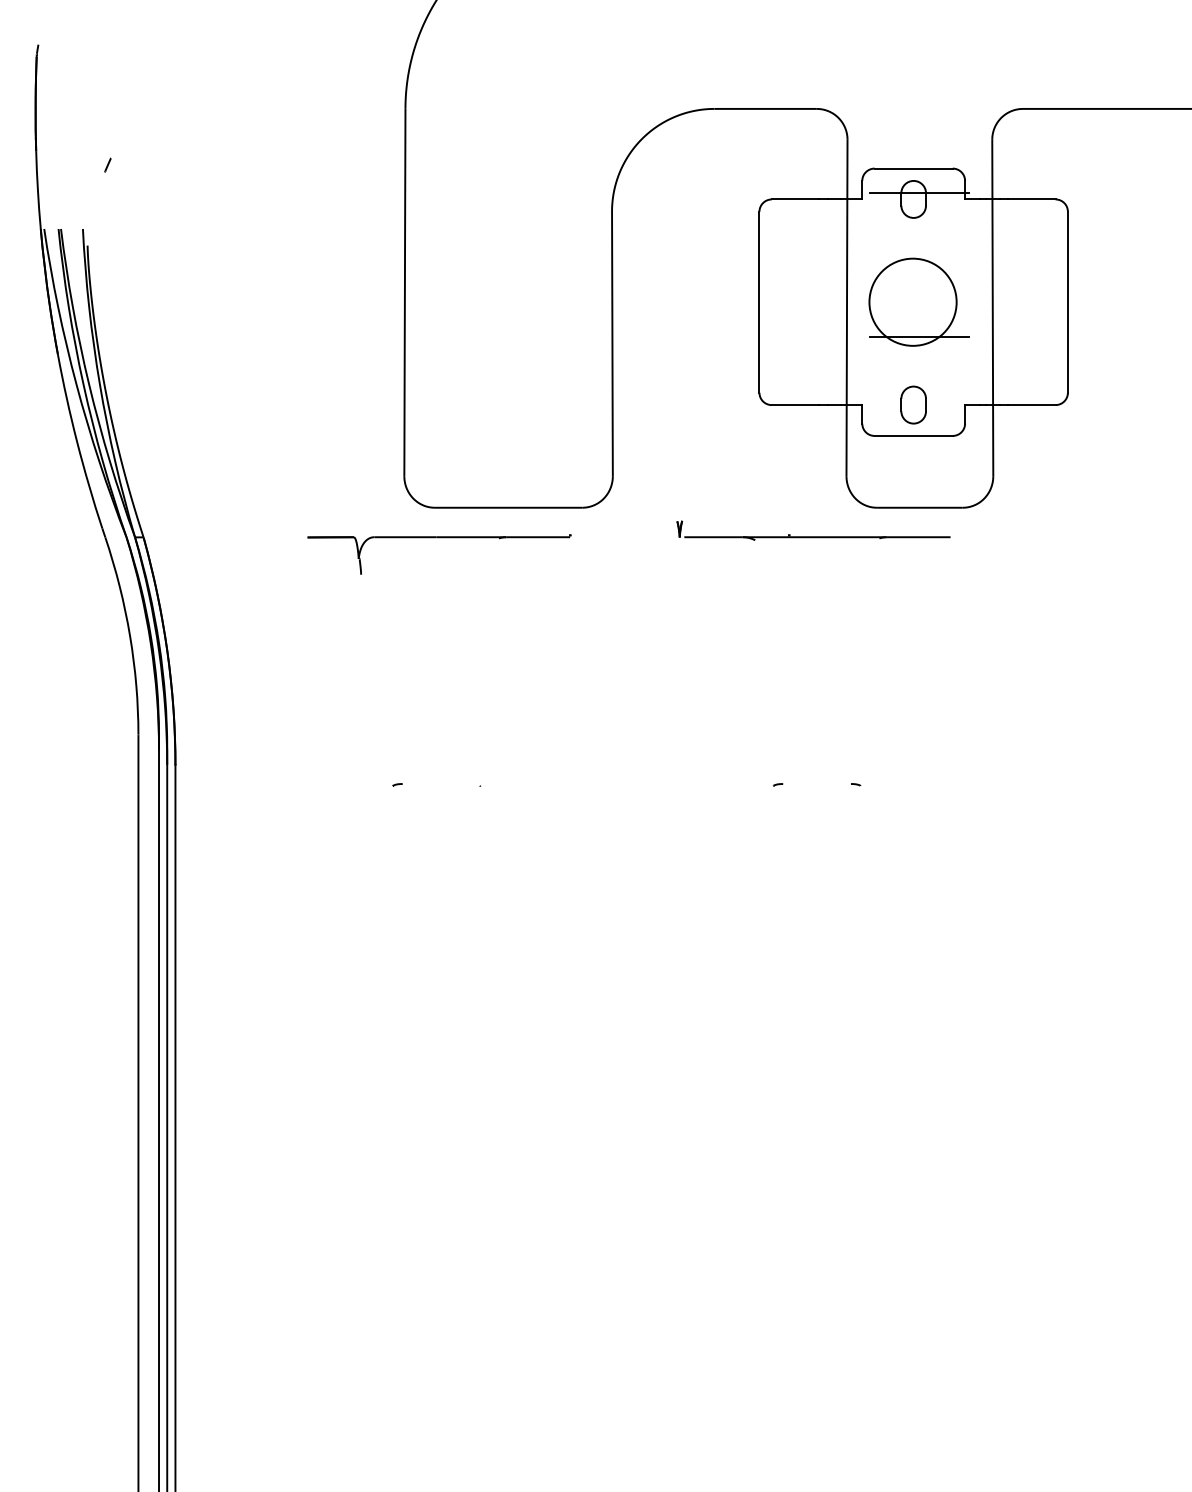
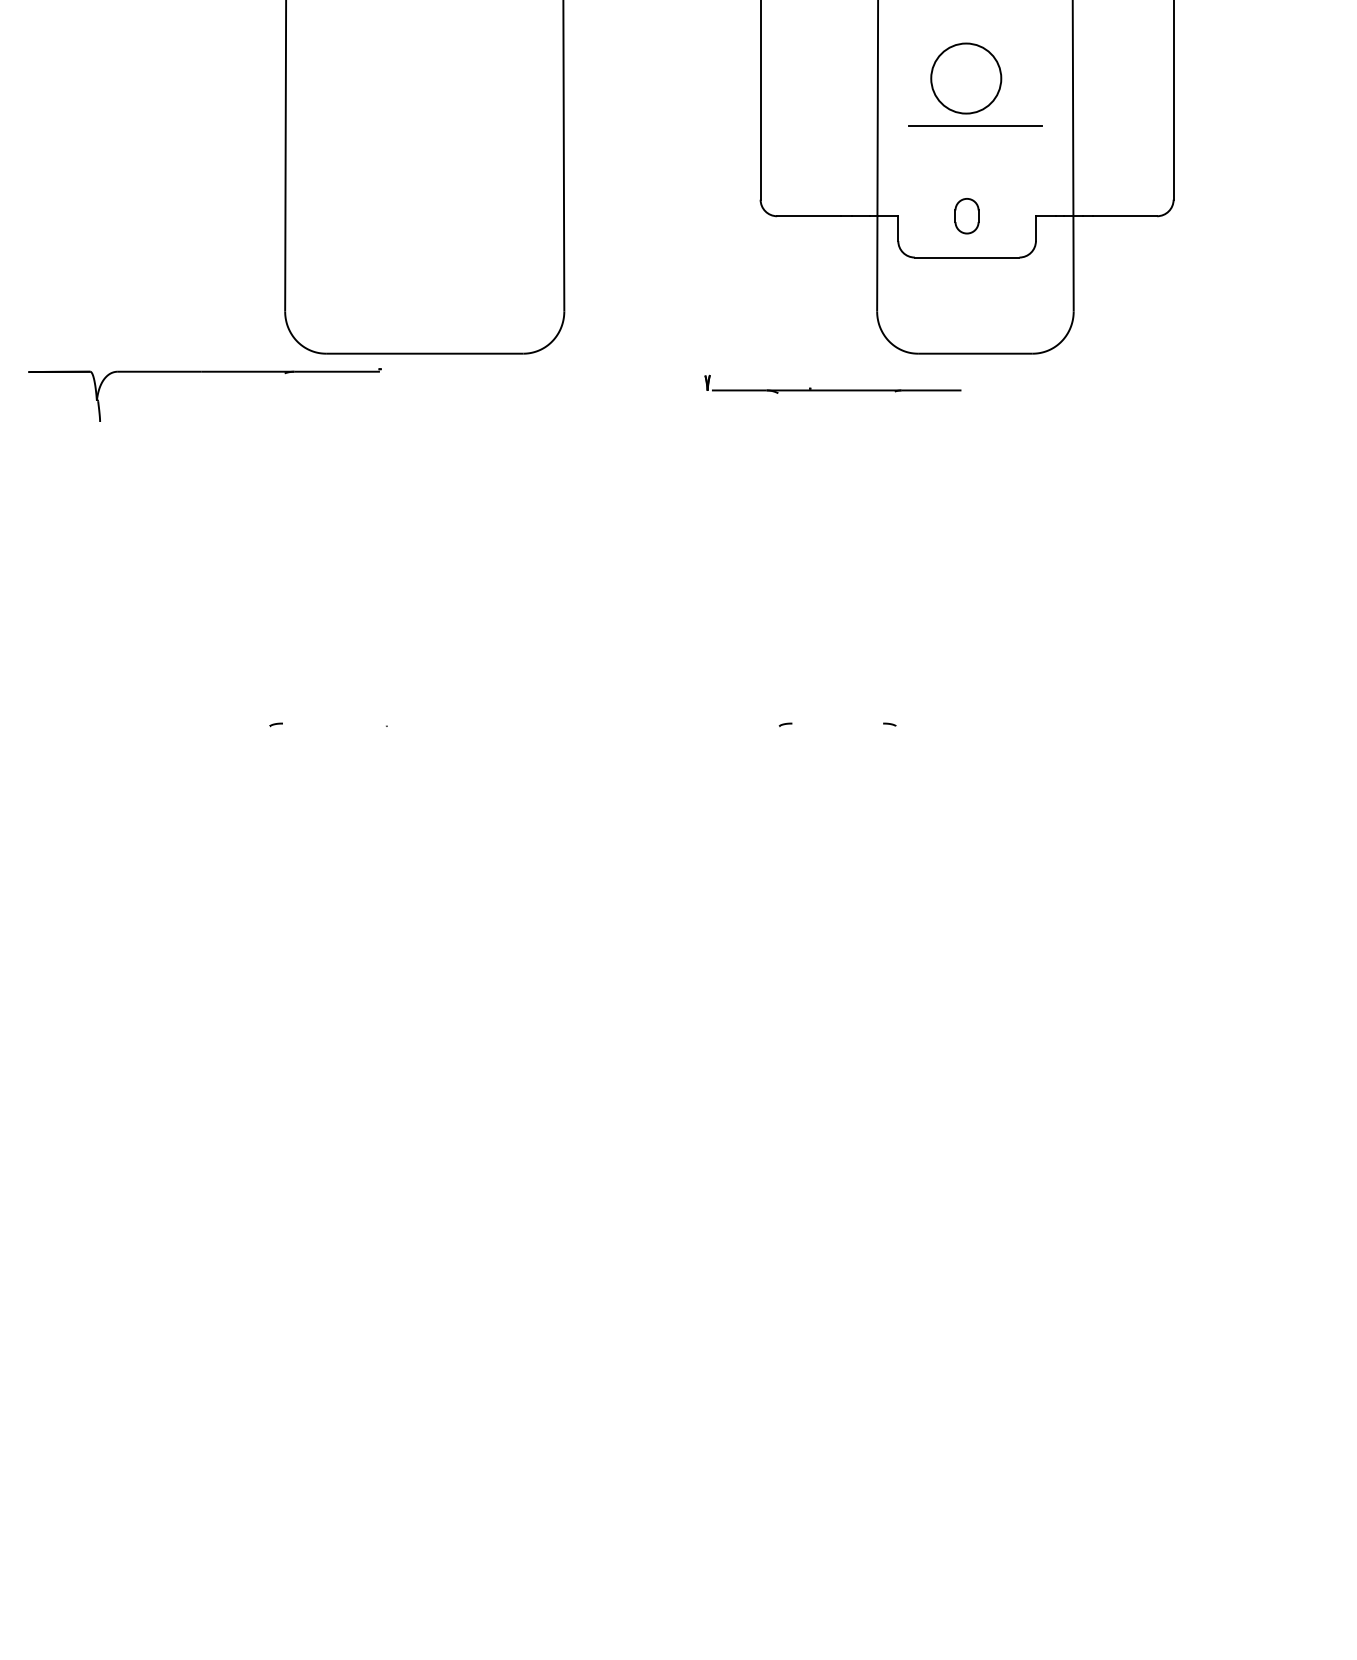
circle: (912, 301) -> (965, 77), size x0.6
part: (913, 404) -> (966, 215), size x0.7
part: (813, 530) -> (832, 384), size x0.7
part: (439, 538) -> (205, 373), moved

